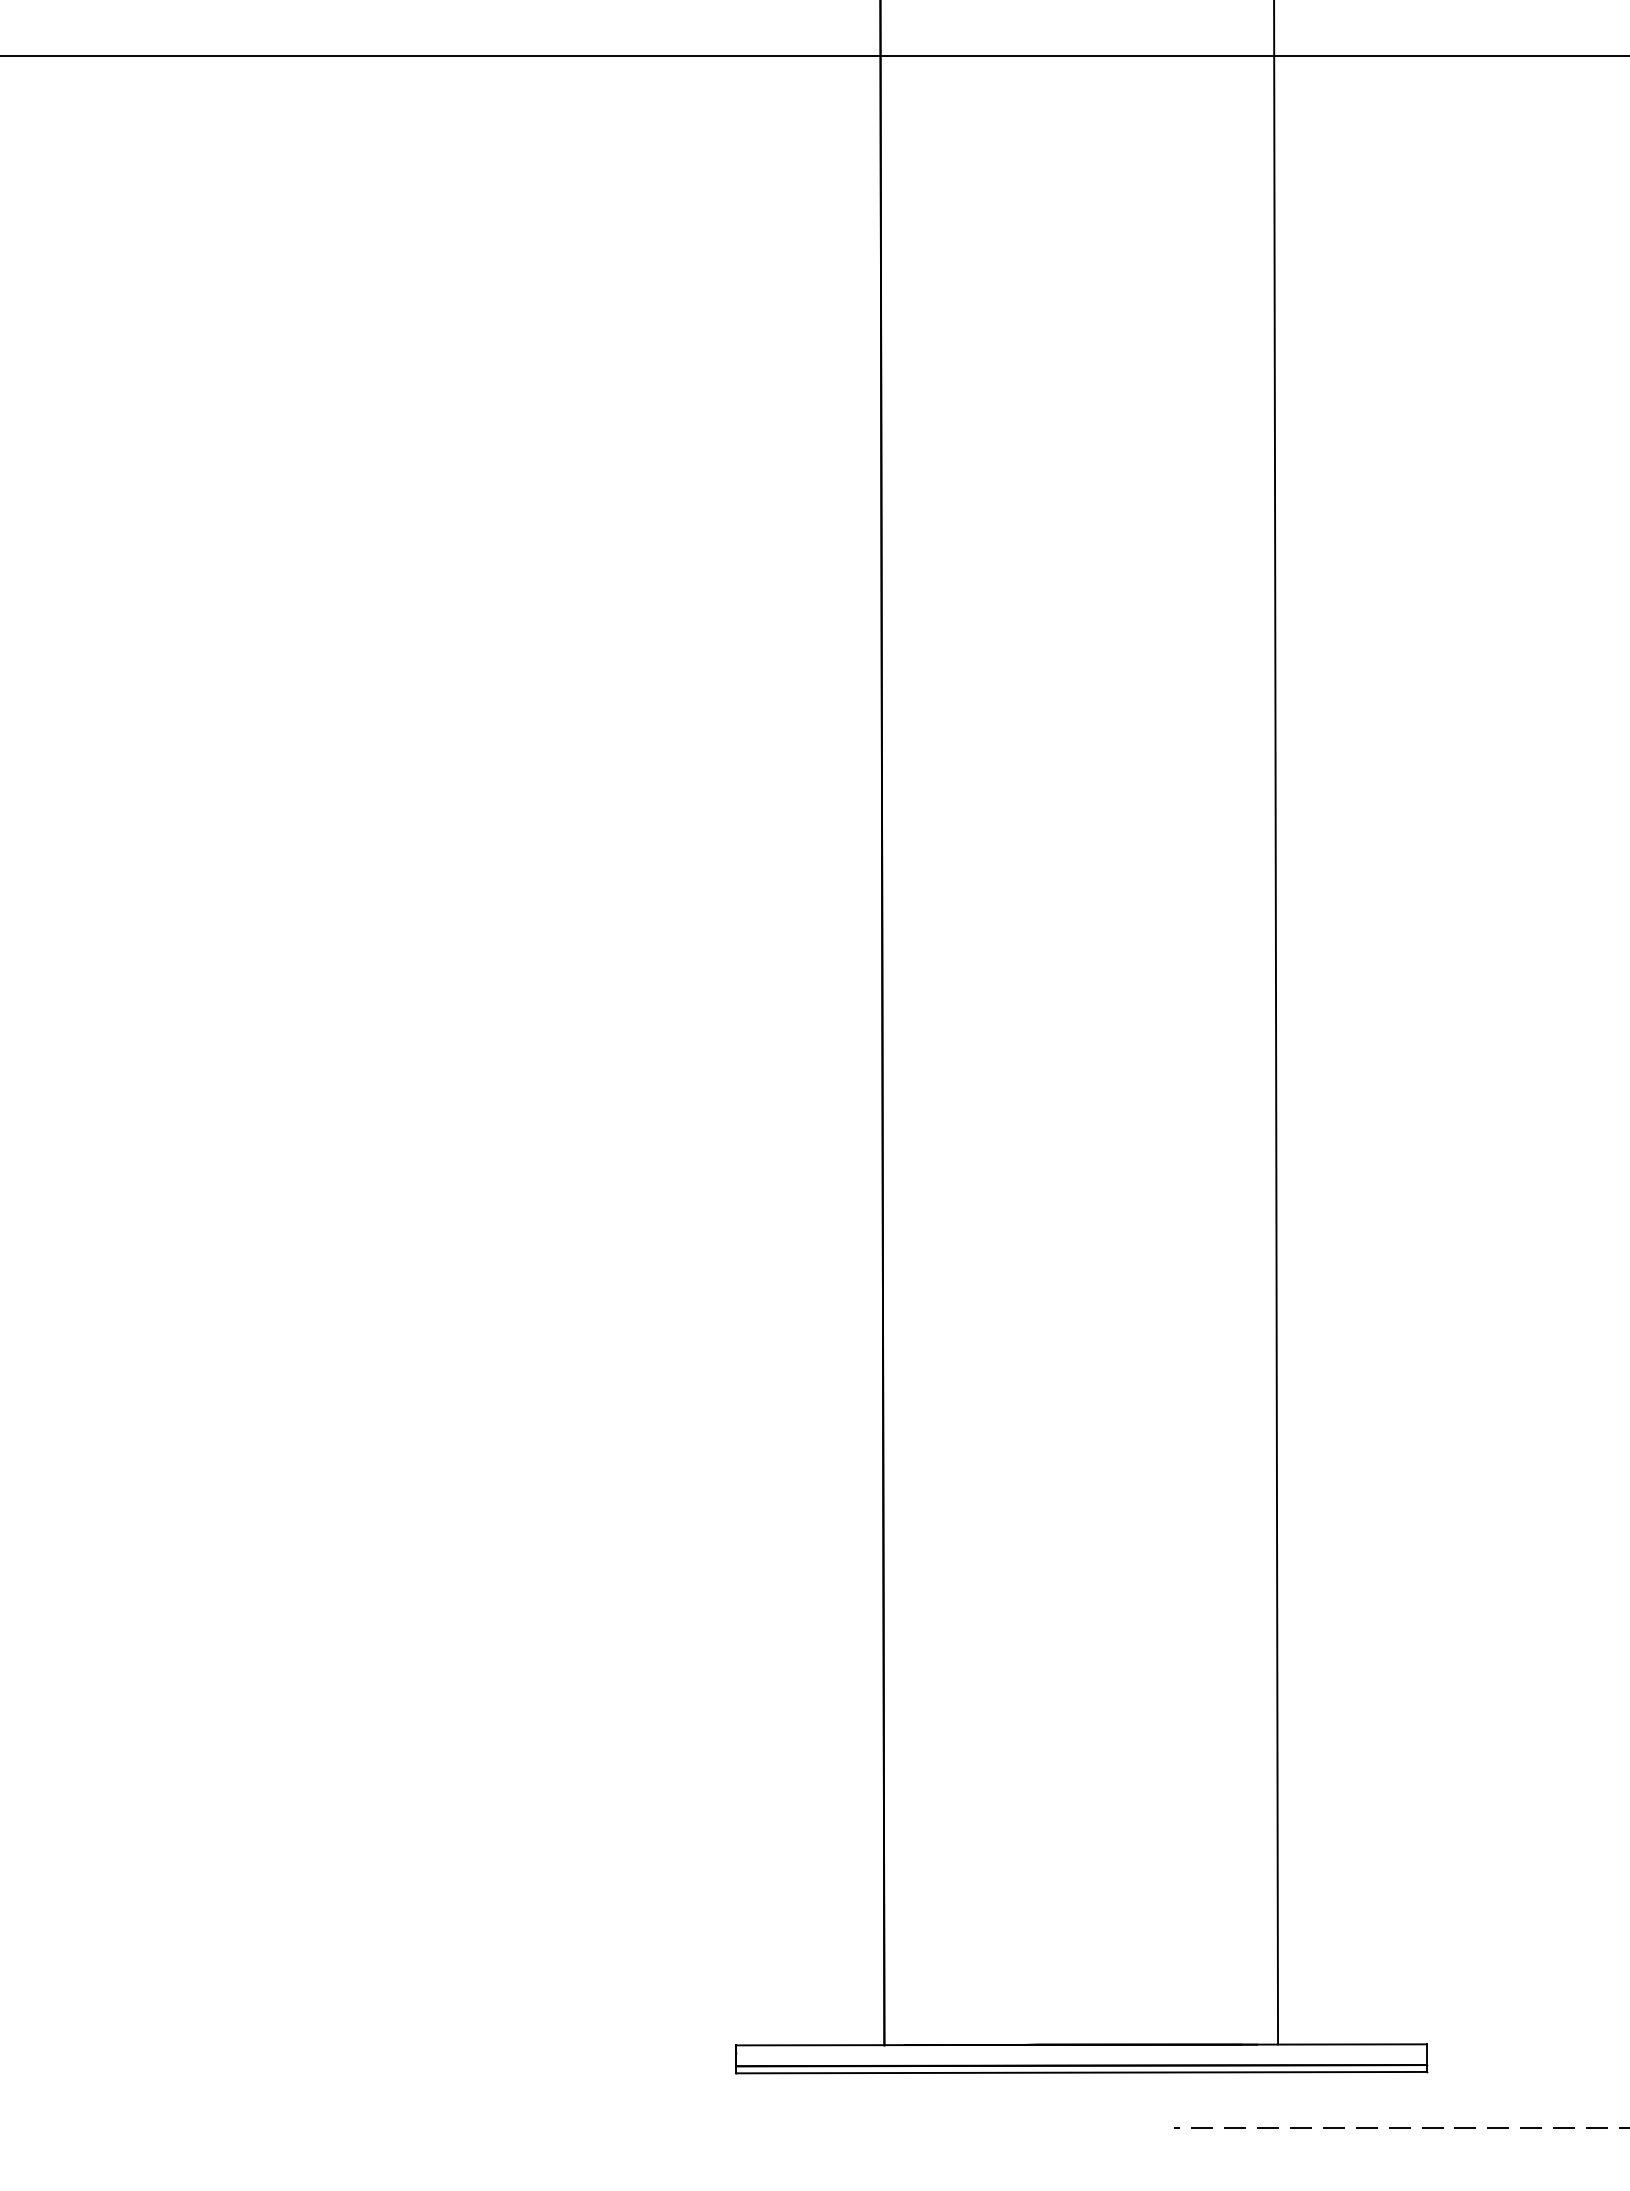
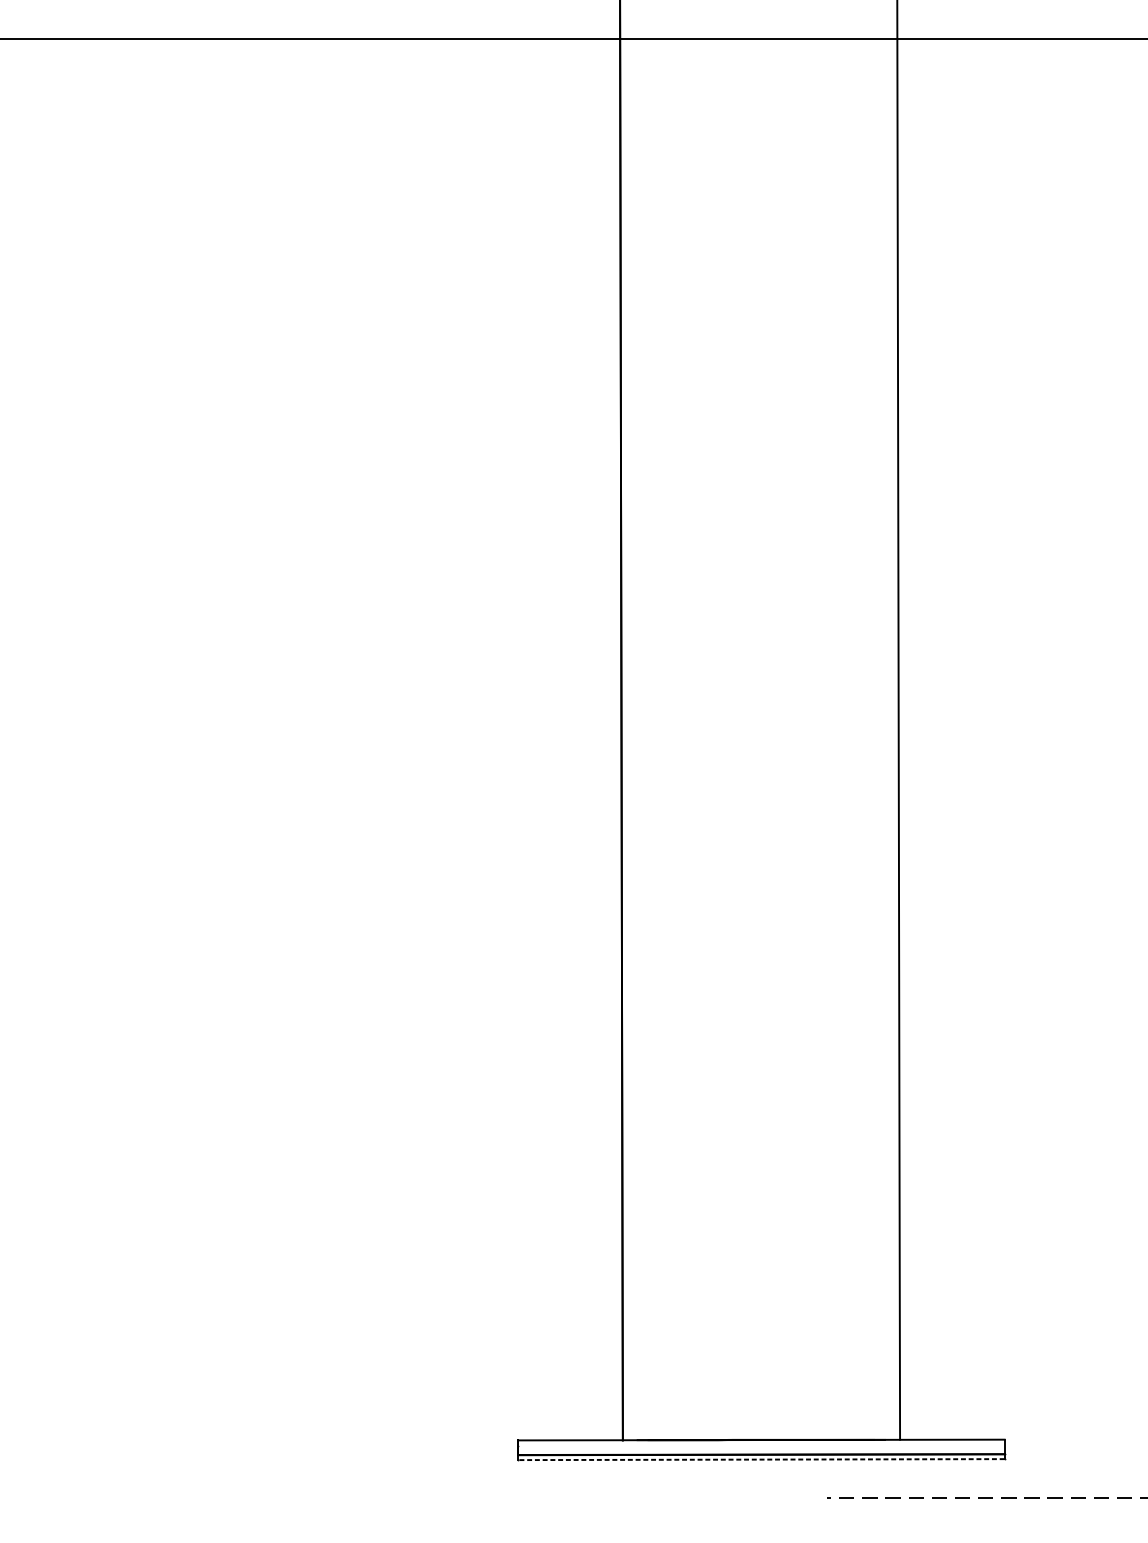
line: (1080, 2072) -> (760, 1459), solid -> dashed

